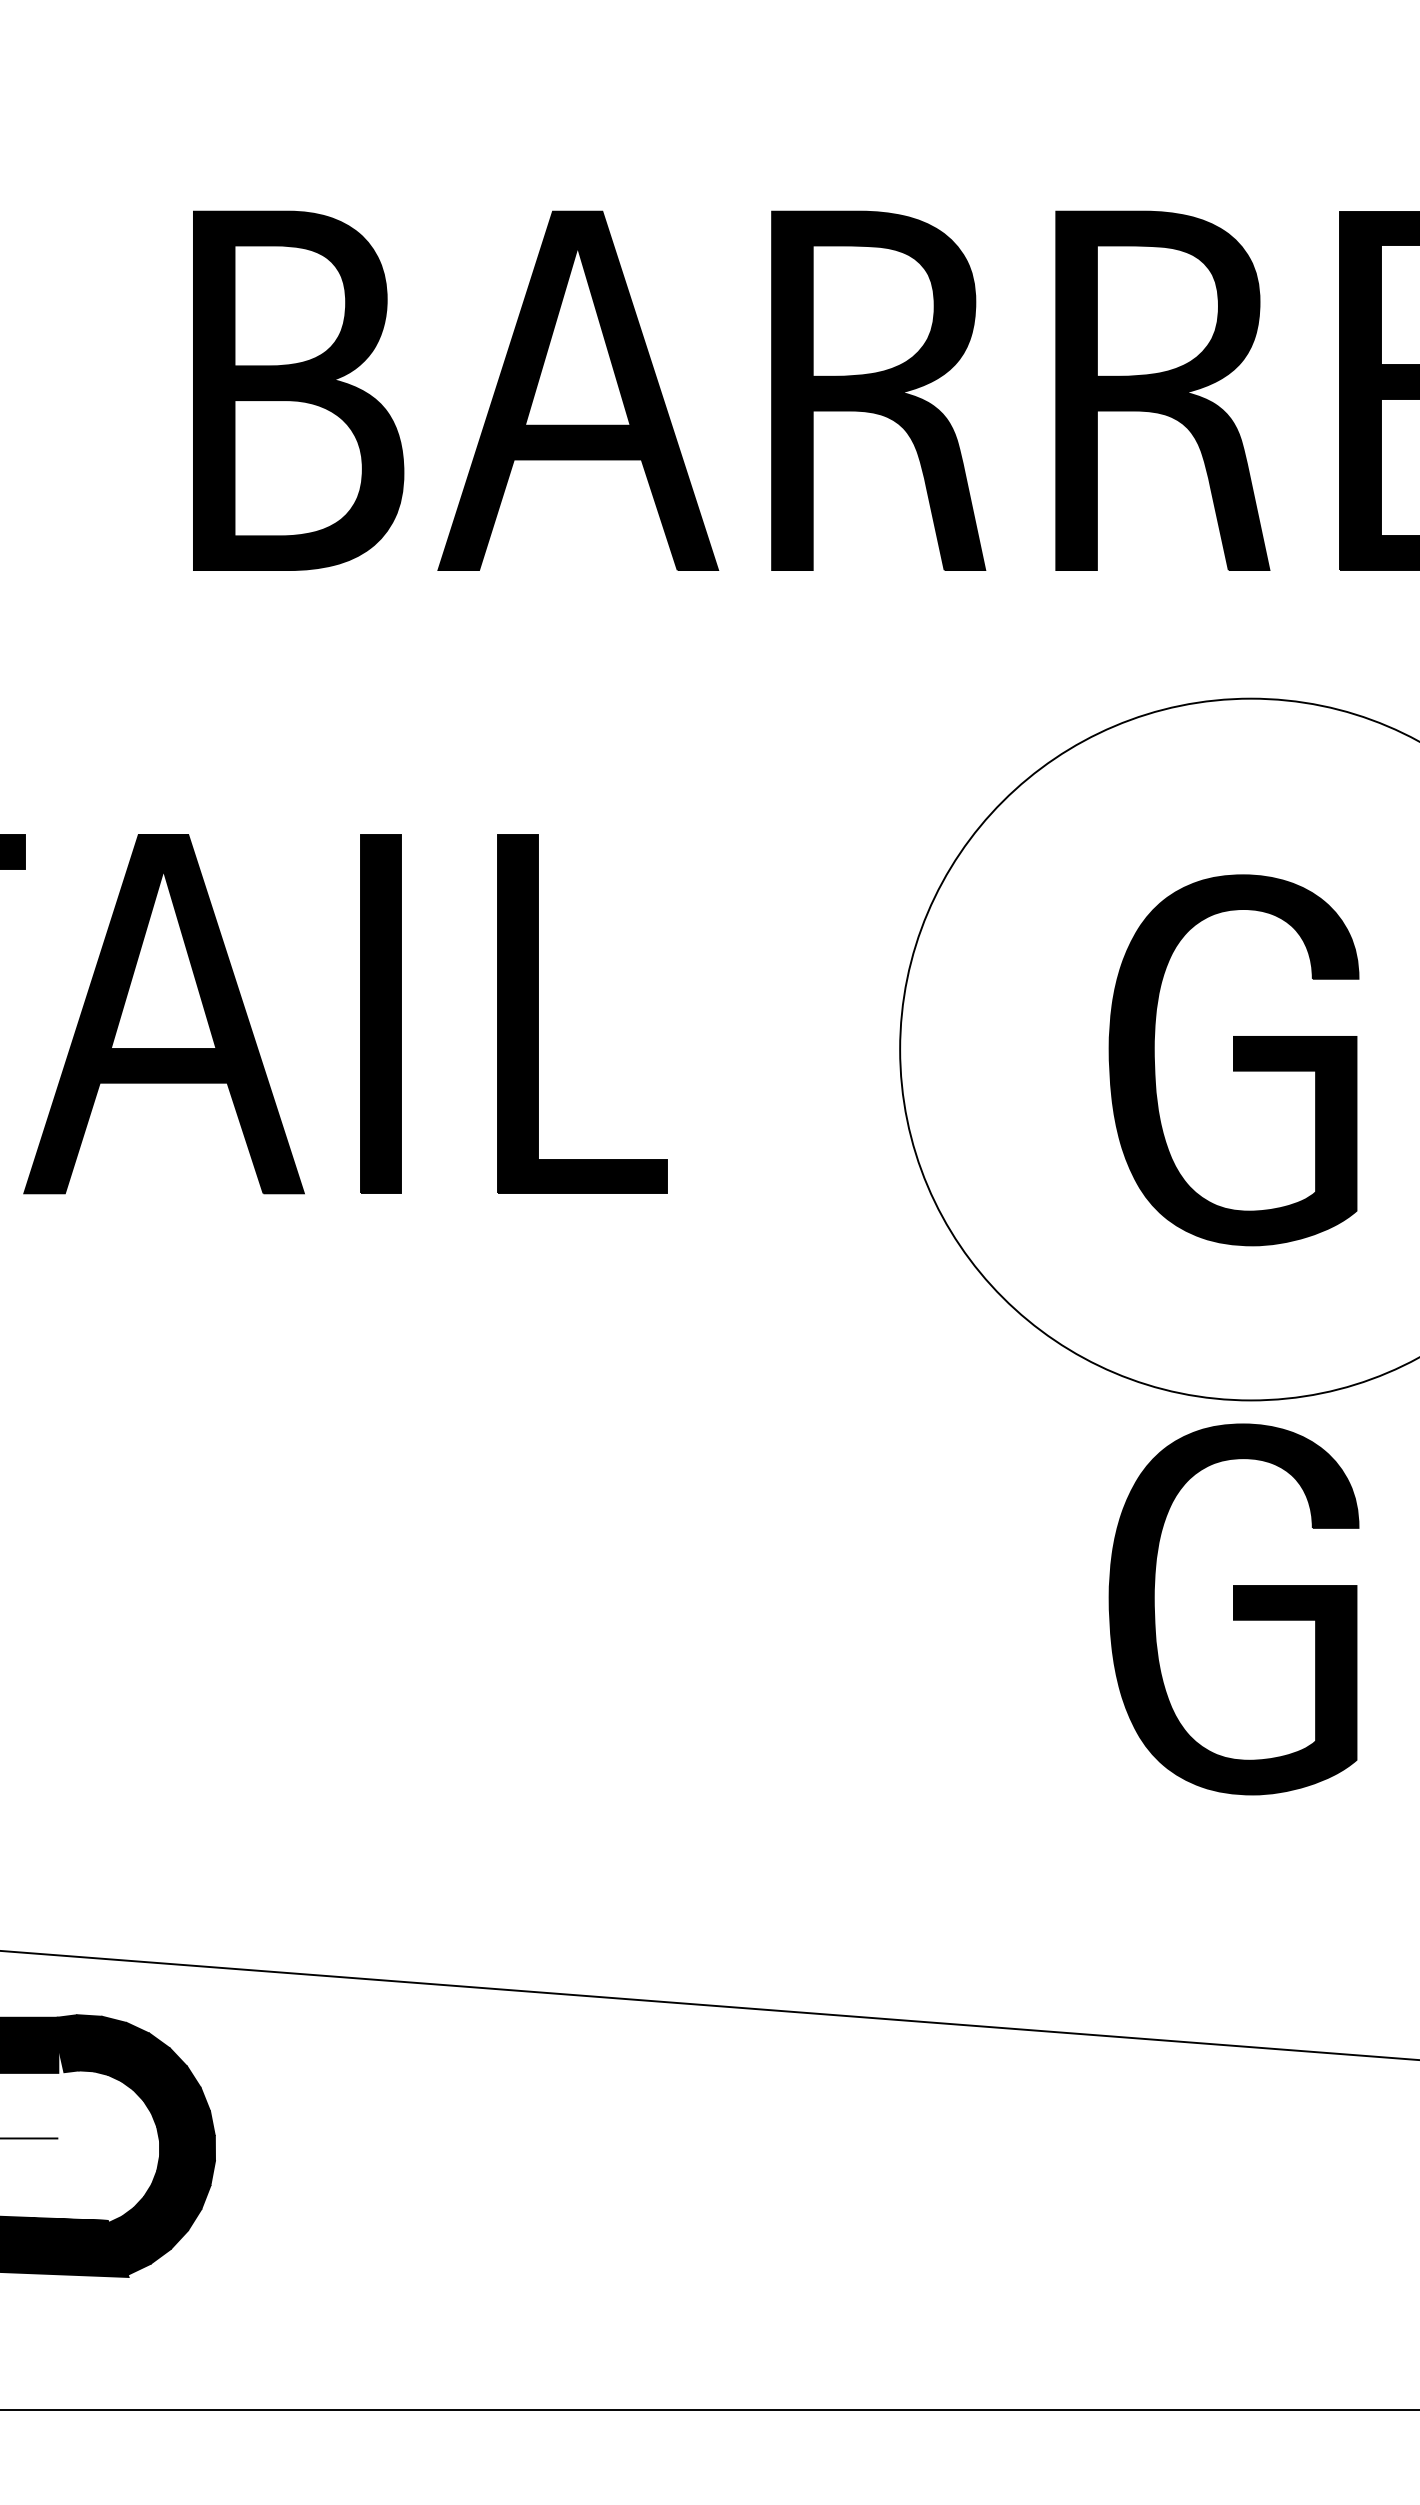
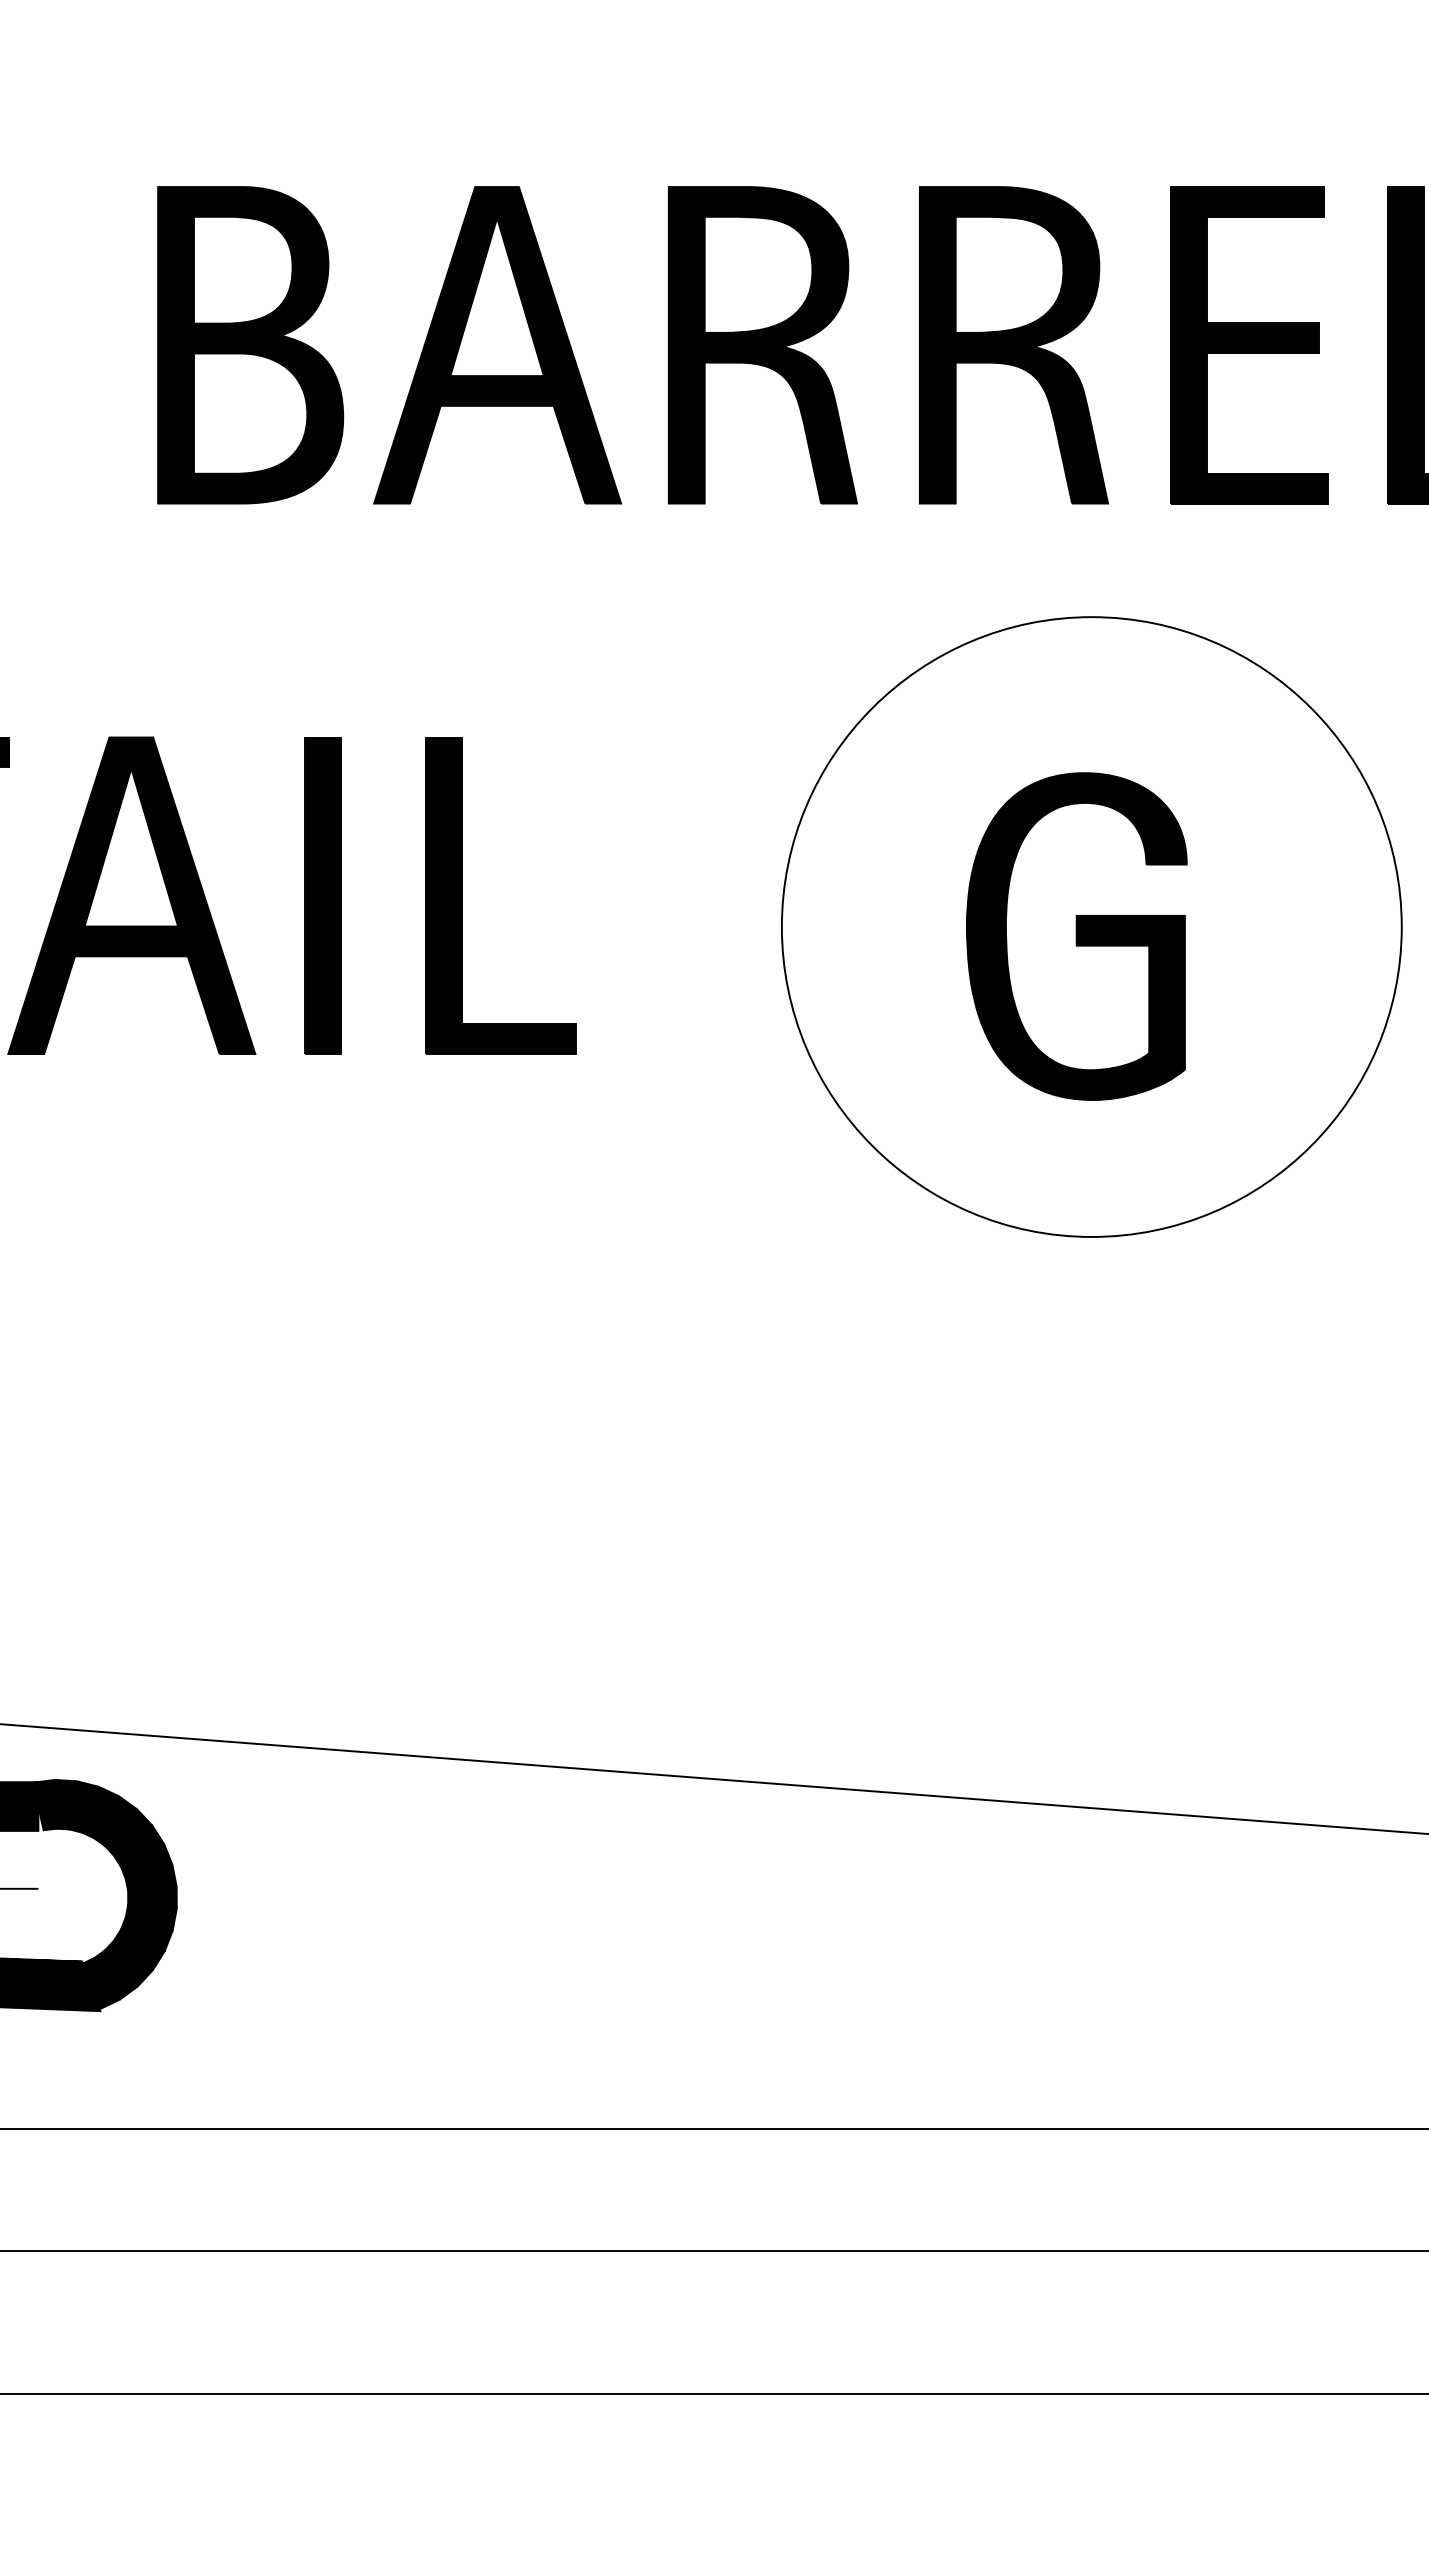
part: (1233, 1609) -> (1076, 1421), removed

